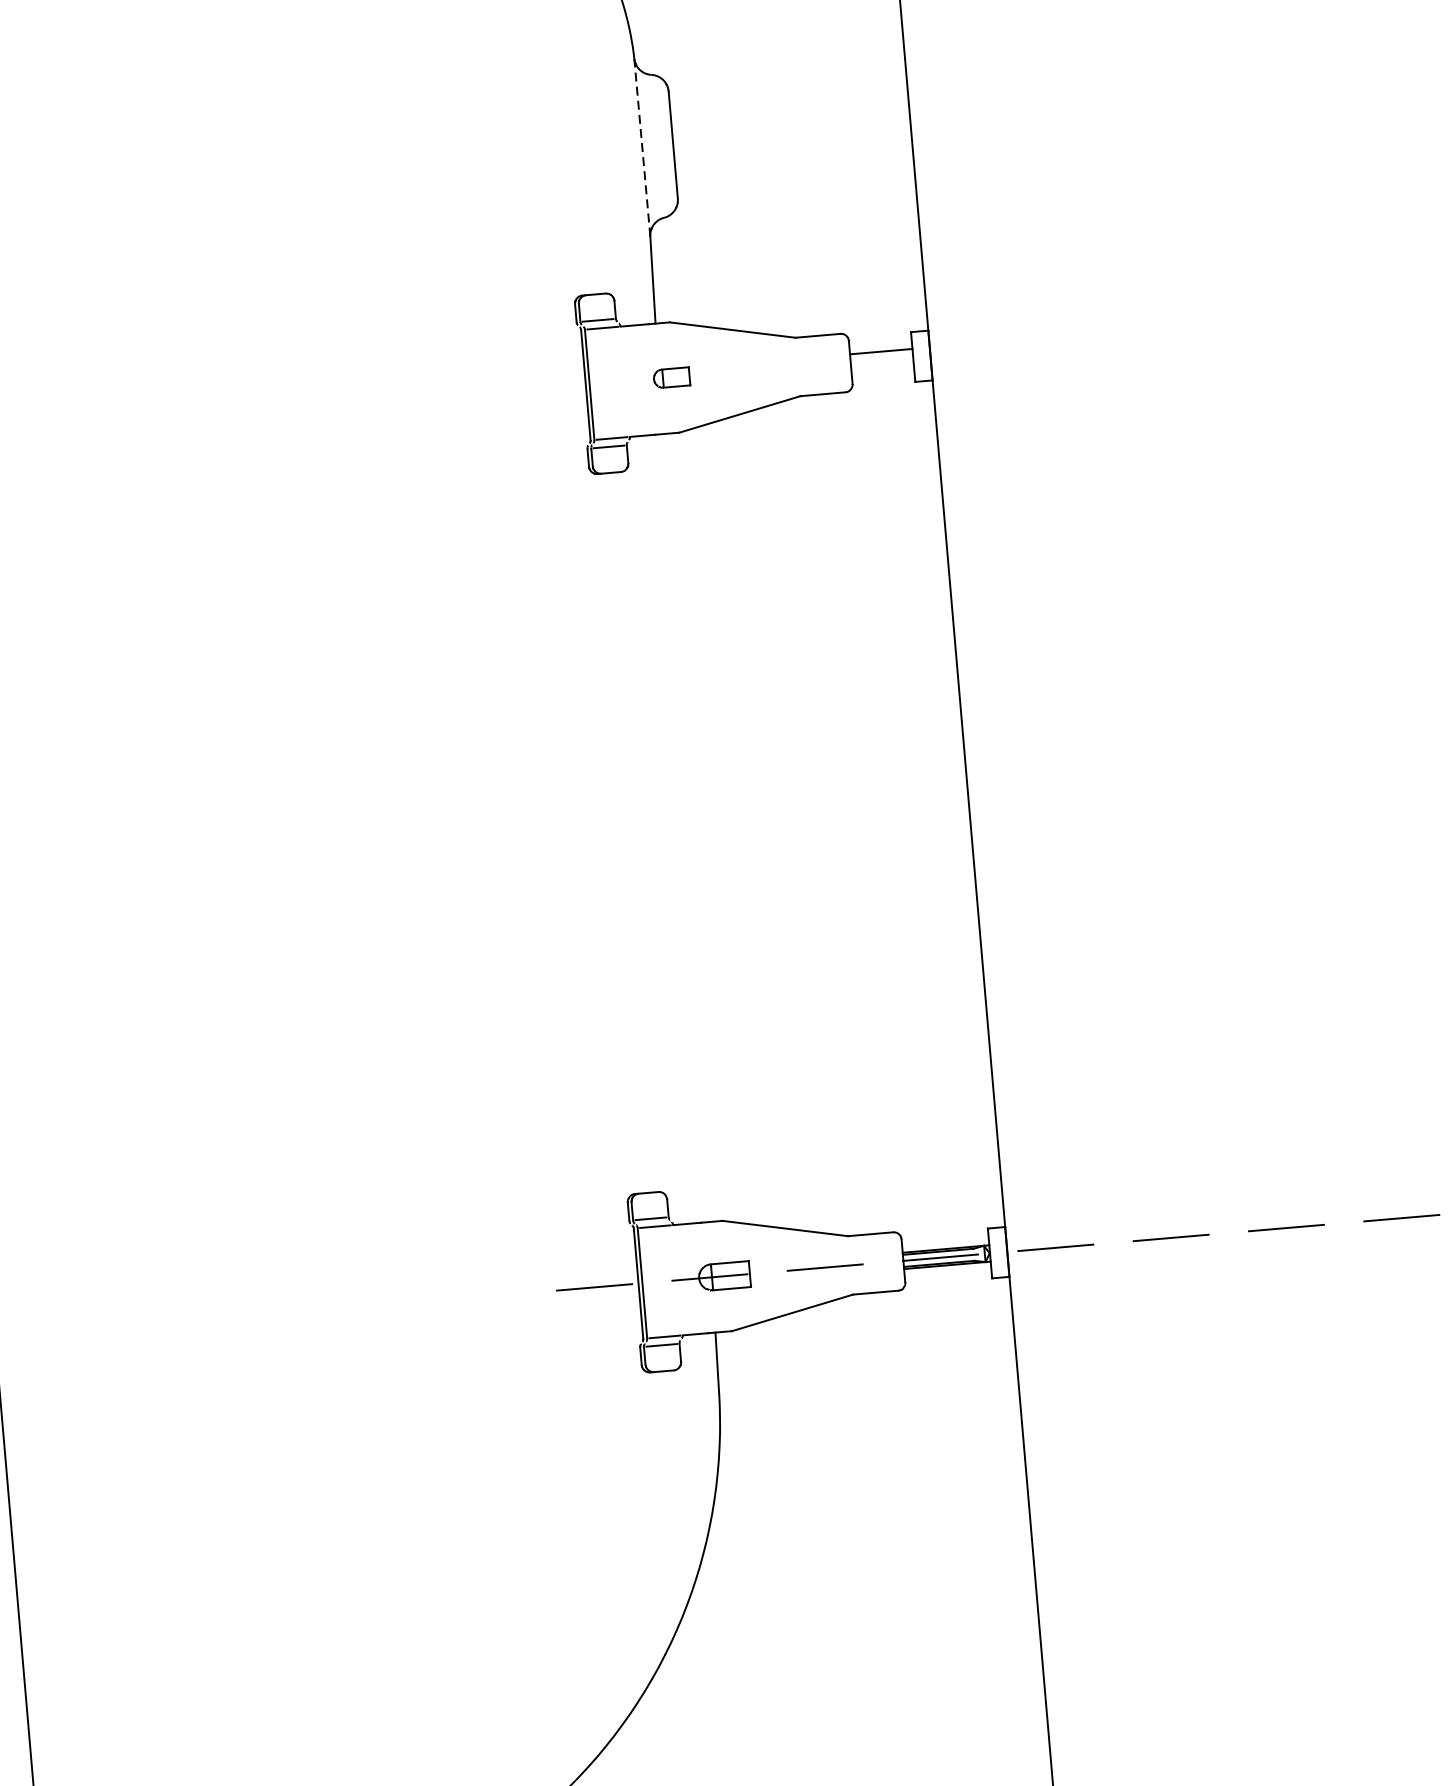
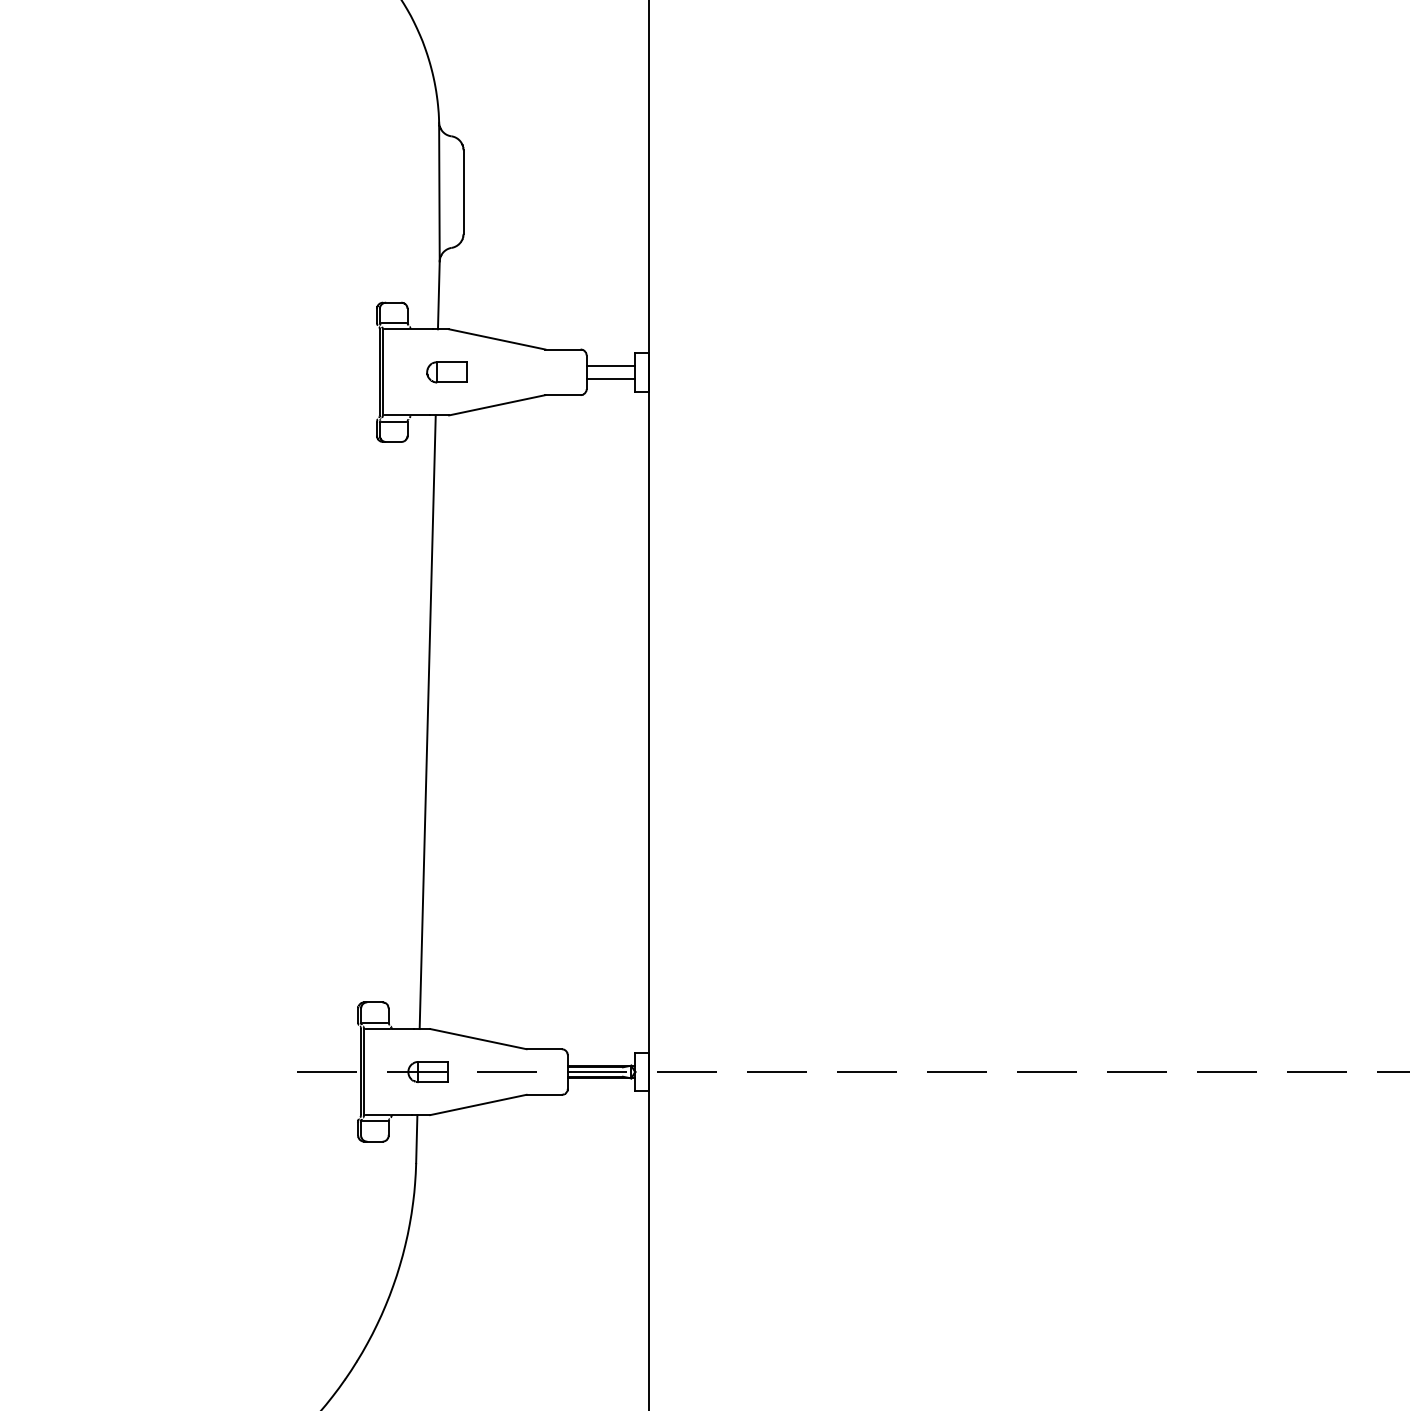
line: (642, 146) -> (439, 191), dashed -> solid
line: (881, 367) -> (610, 378), added
part: (671, 378) -> (446, 372), size x1.43
line: (685, 828) -> (427, 722), added

